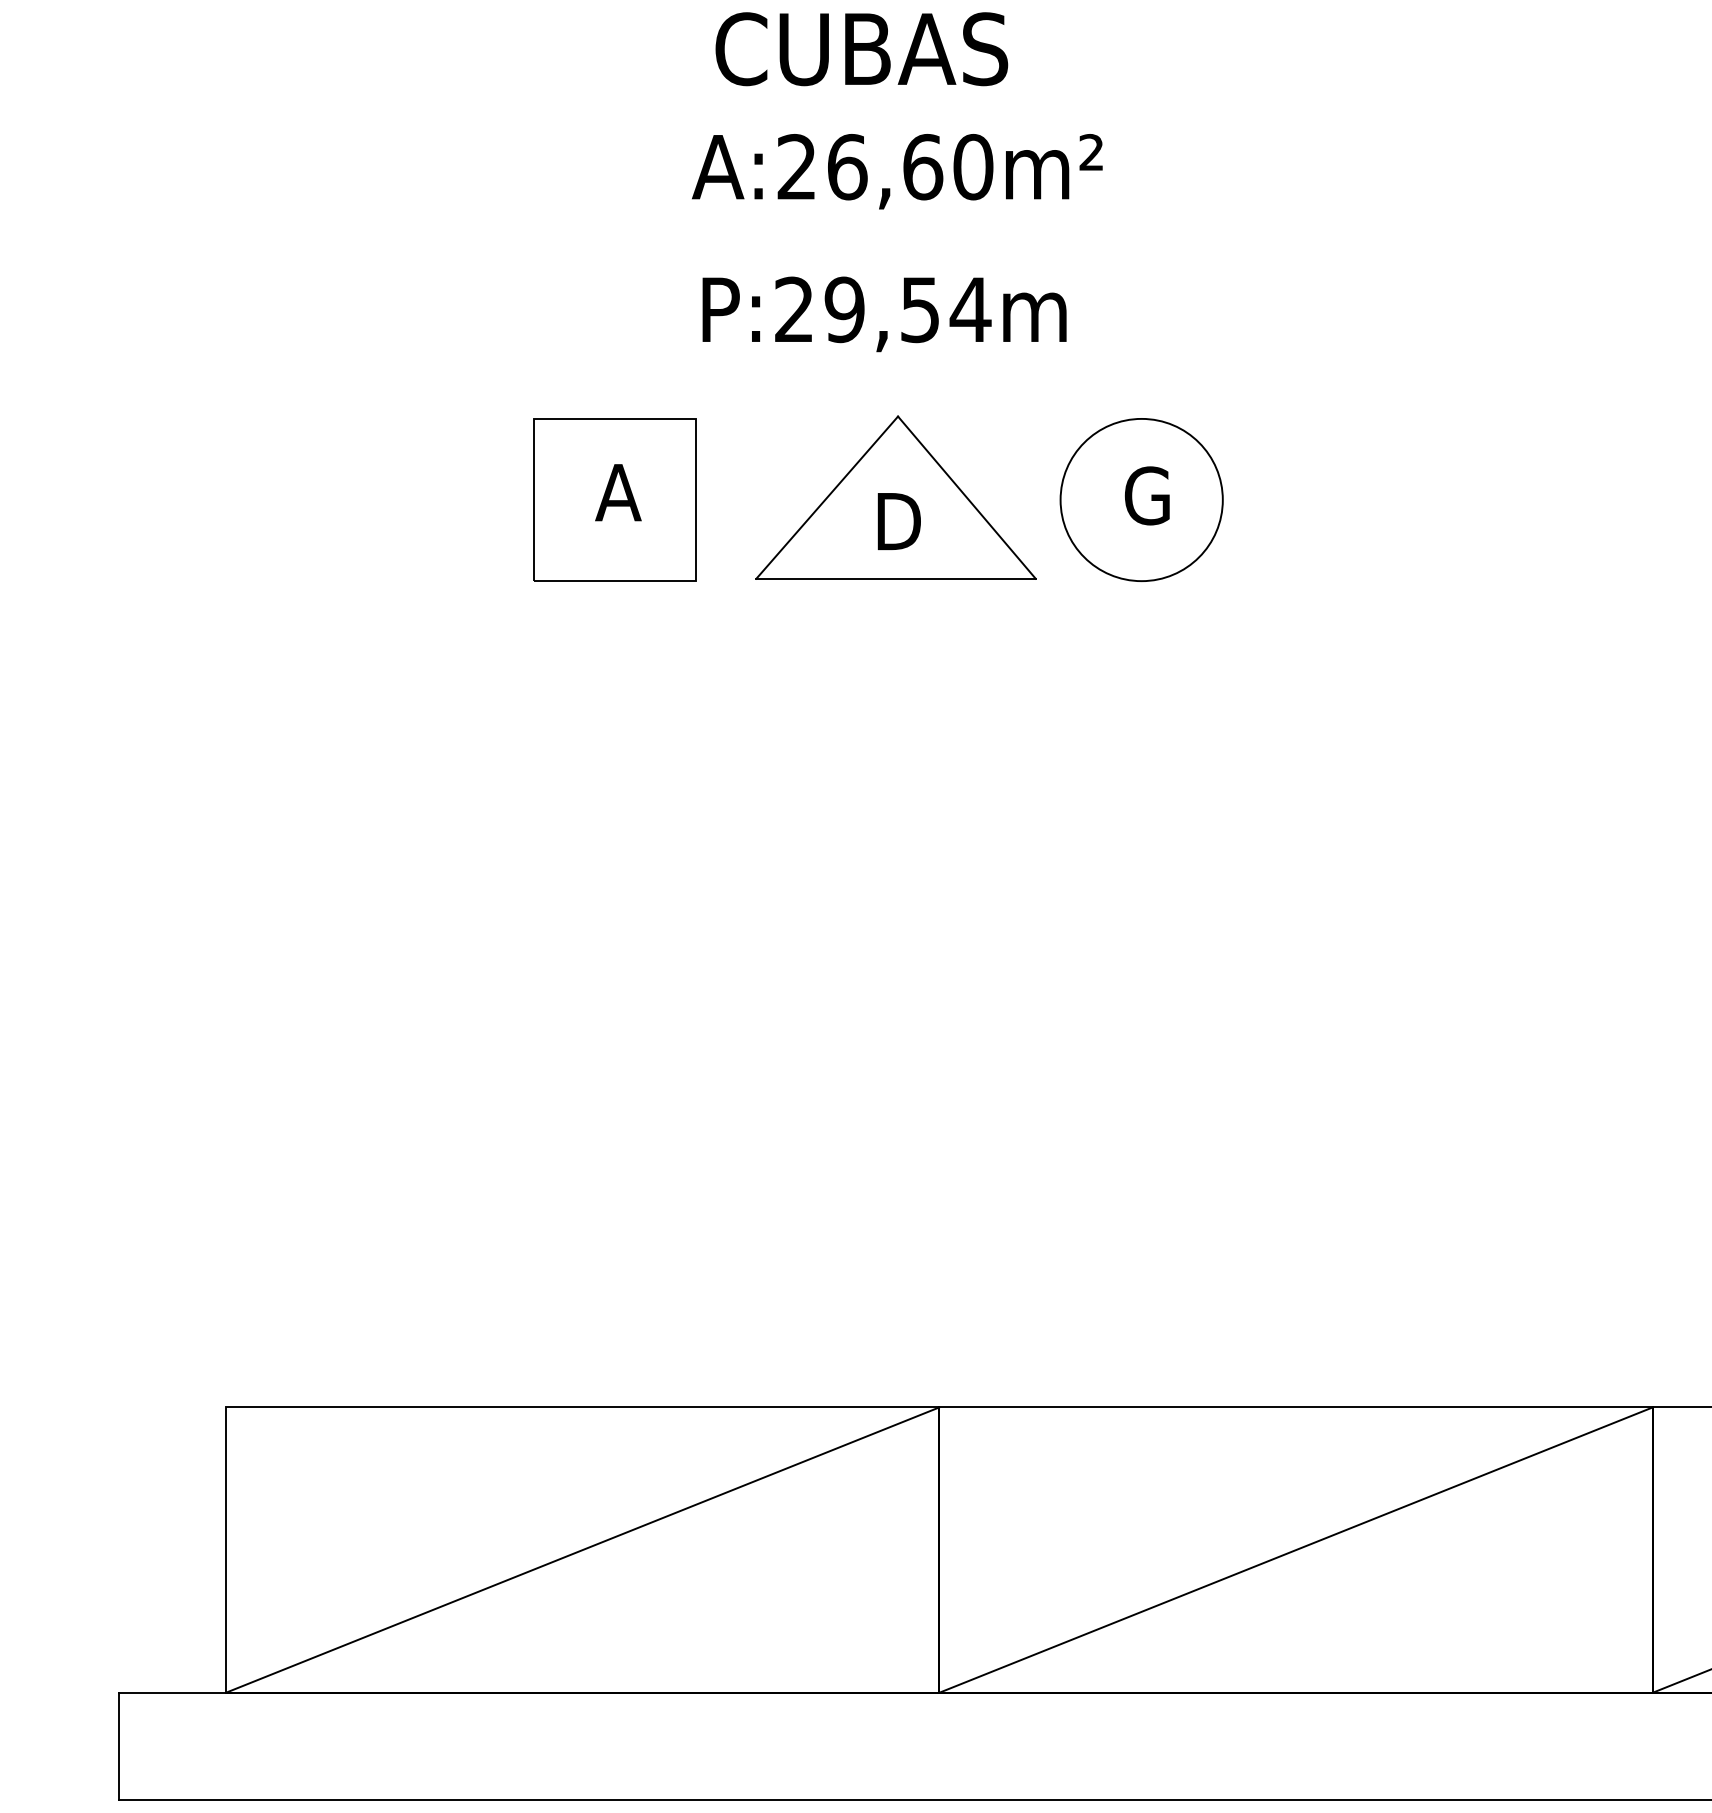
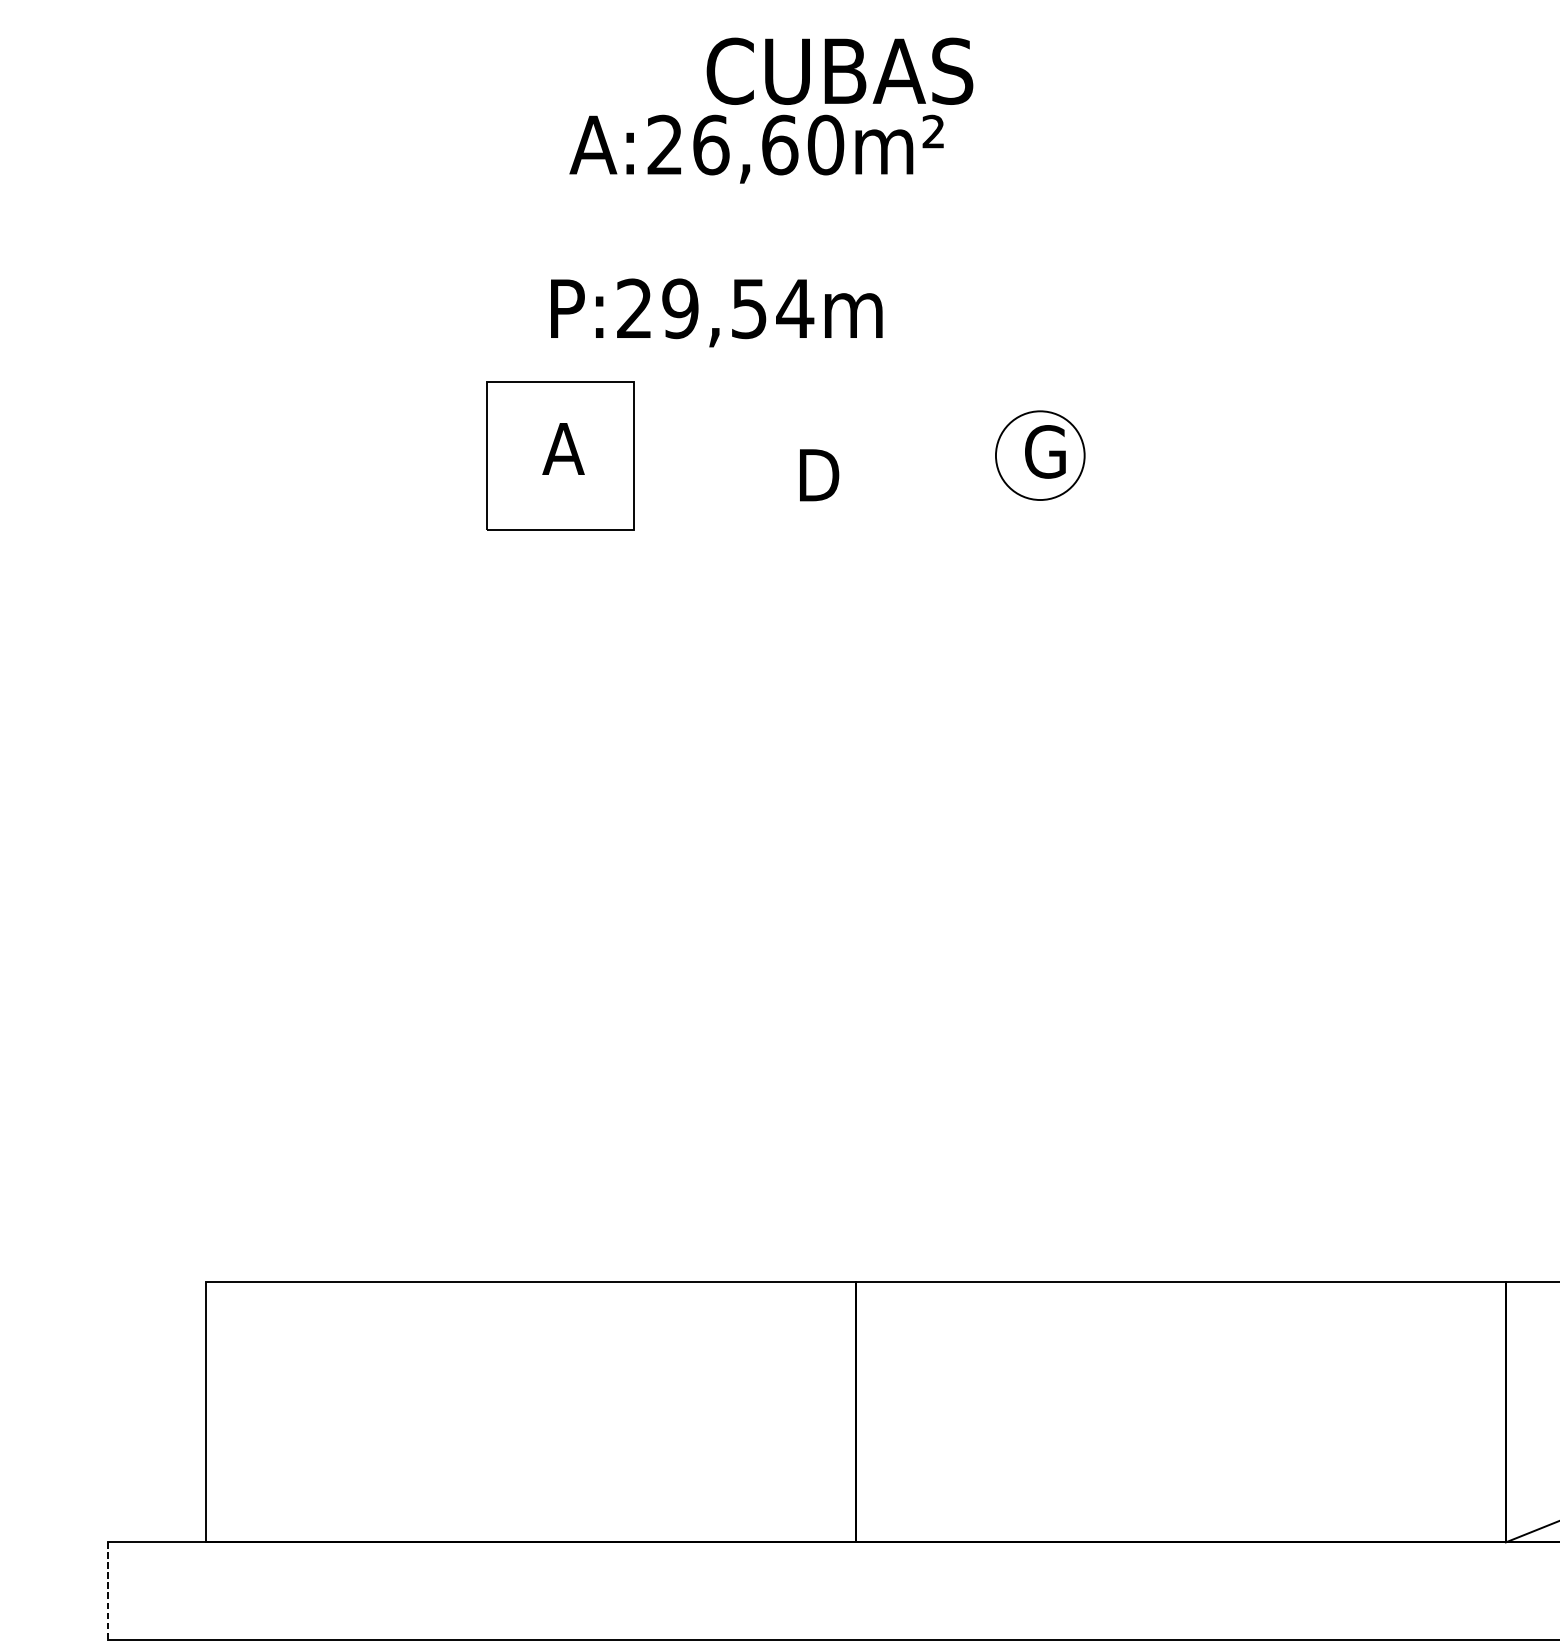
text: (861, 49) -> (839, 71), moved
text: (897, 171) -> (756, 149), moved
text: (884, 314) -> (716, 313), moved
part: (895, 497) -> (815, 453), removed
circle: (1141, 499) -> (1040, 455), size x0.6
line: (582, 1549) -> (530, 1411), removed
line: (1295, 1549) -> (1180, 1411), removed
line: (118, 1746) -> (108, 1591), solid -> dashed

